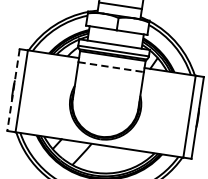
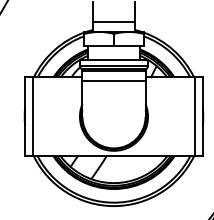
line: (110, 67) -> (113, 81), dashed -> solid
line: (13, 90) -> (25, 117), dashed -> solid

